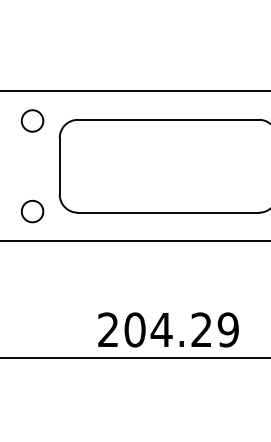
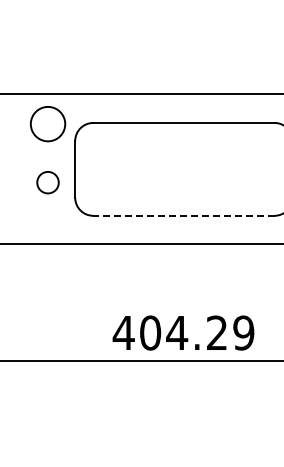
circle: (32, 120) -> (47, 123), size x1.6
circle: (32, 211) -> (47, 182), moved
line: (168, 212) -> (183, 215), solid -> dashed
text: (108, 329) -> (123, 332), 204.29 -> 404.29

